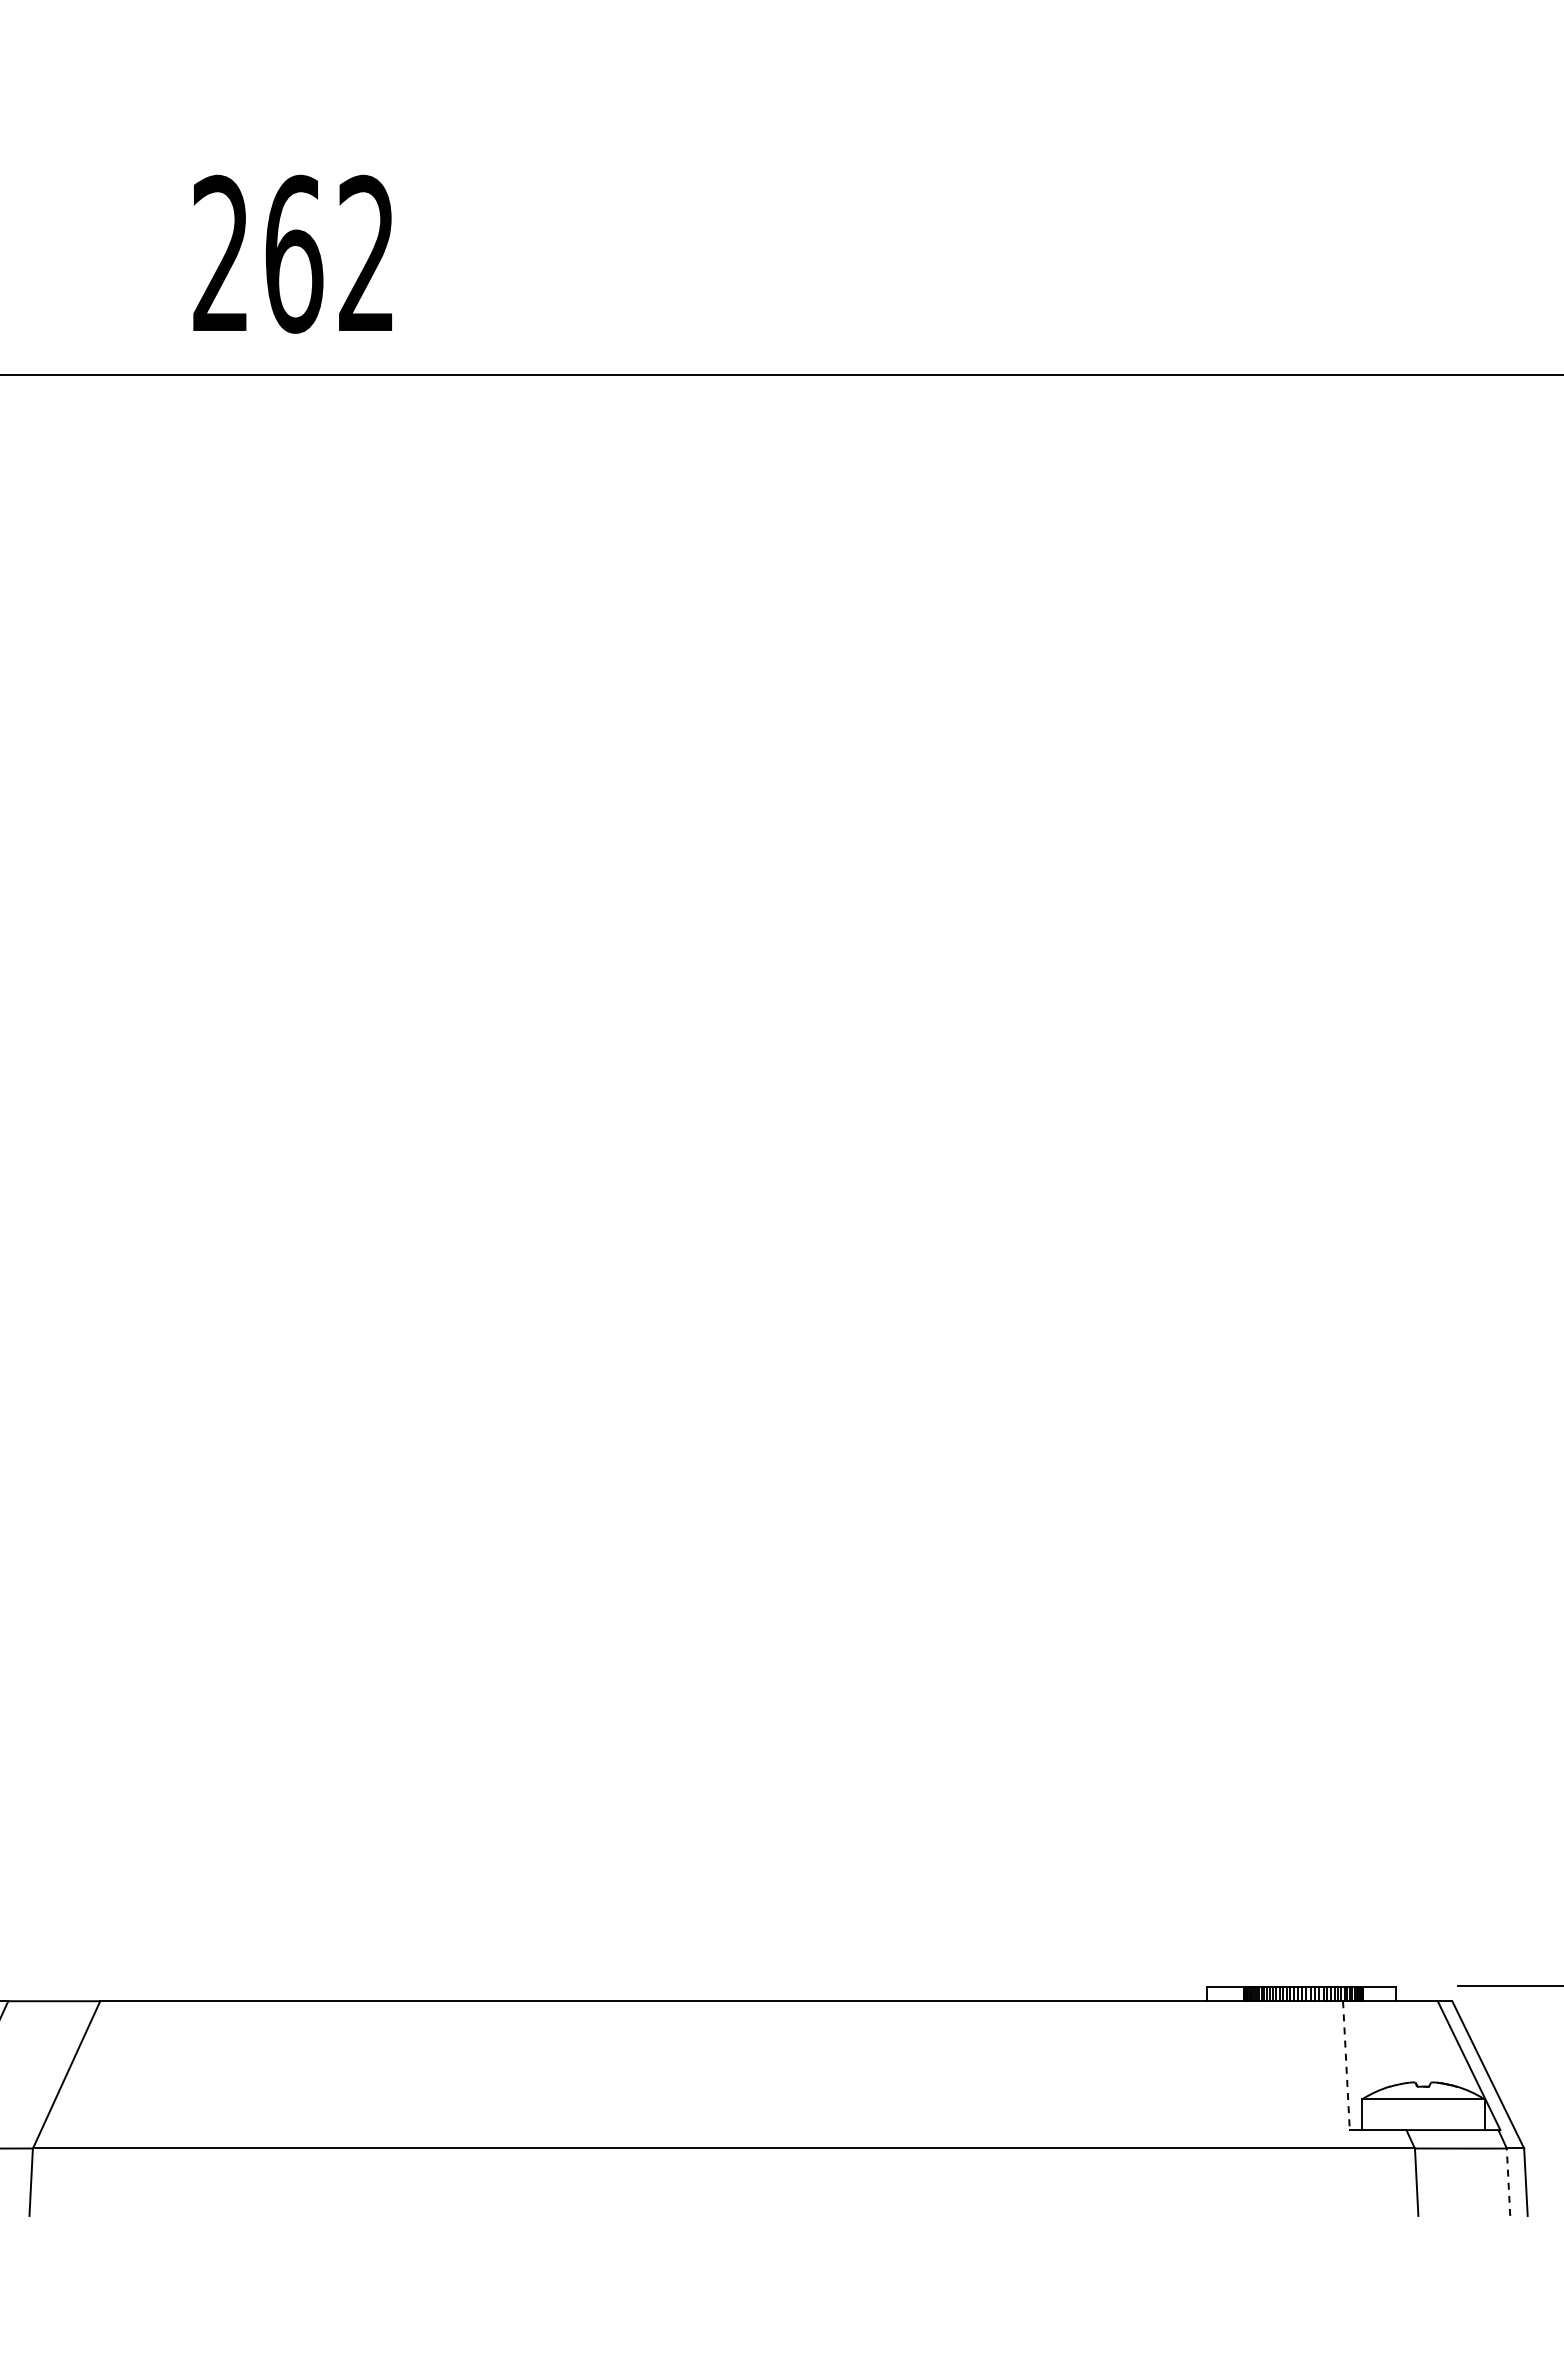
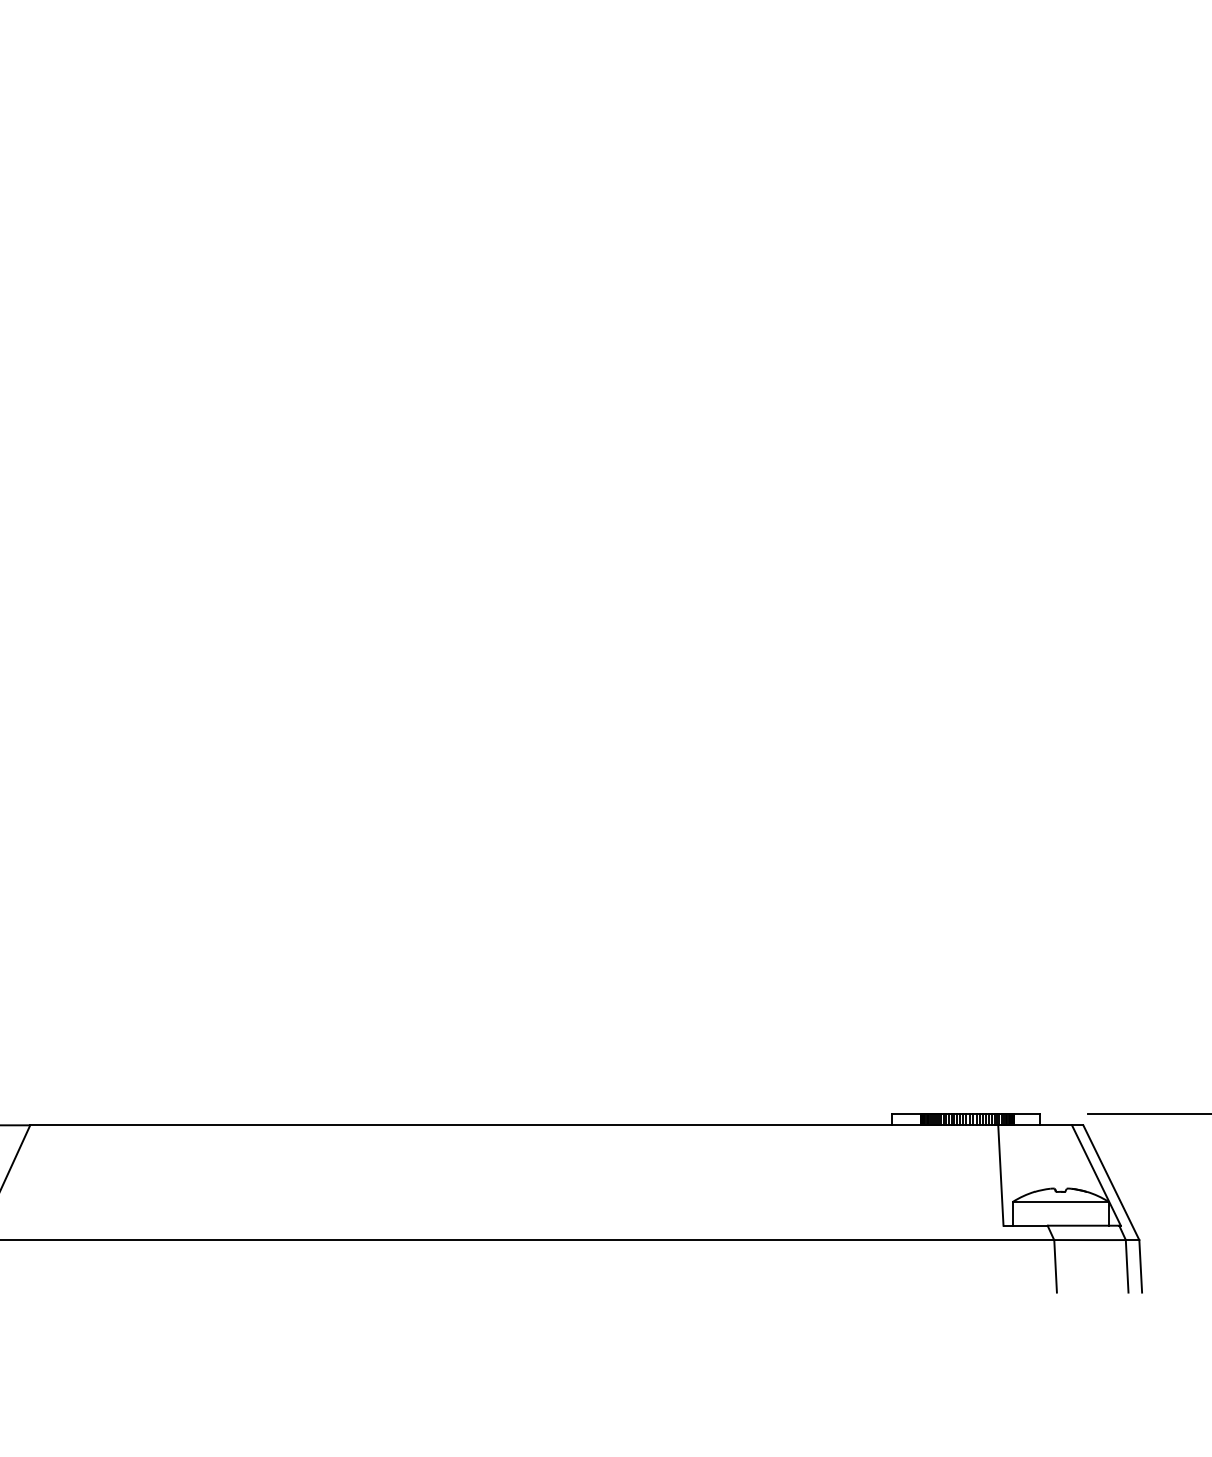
line: (1346, 2065) -> (1000, 1175), dashed -> solid
line: (1508, 2182) -> (1127, 1266), dashed -> solid

